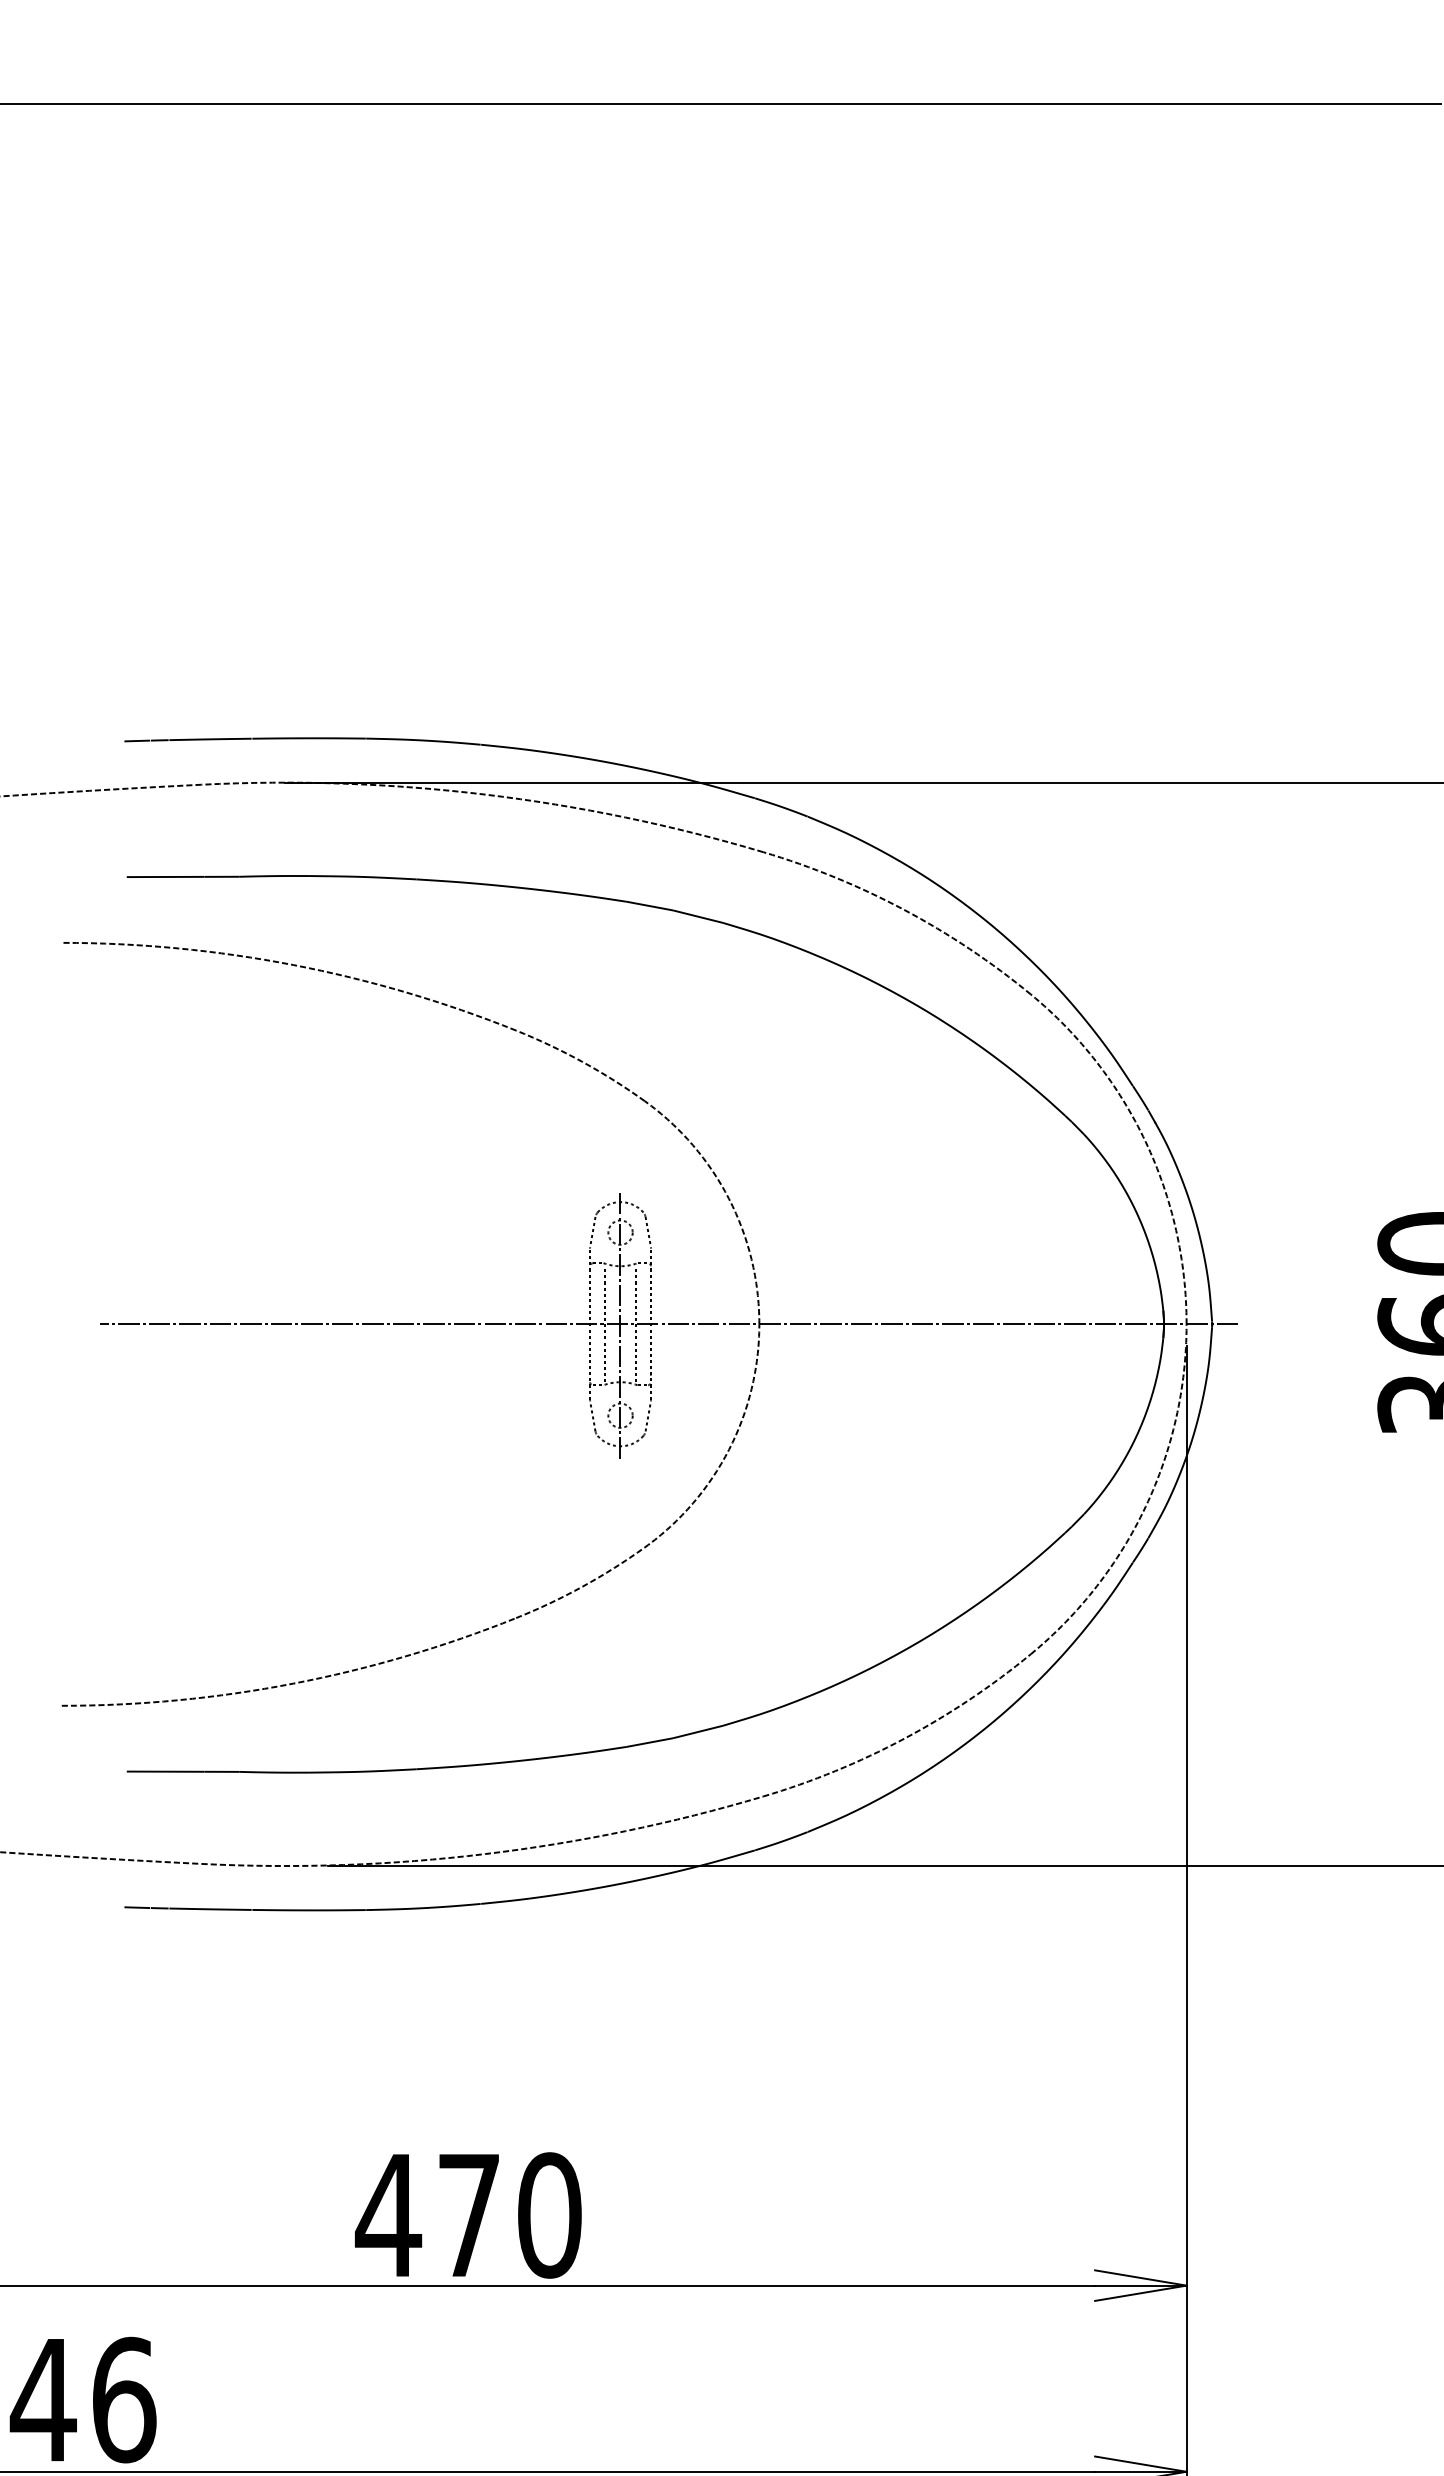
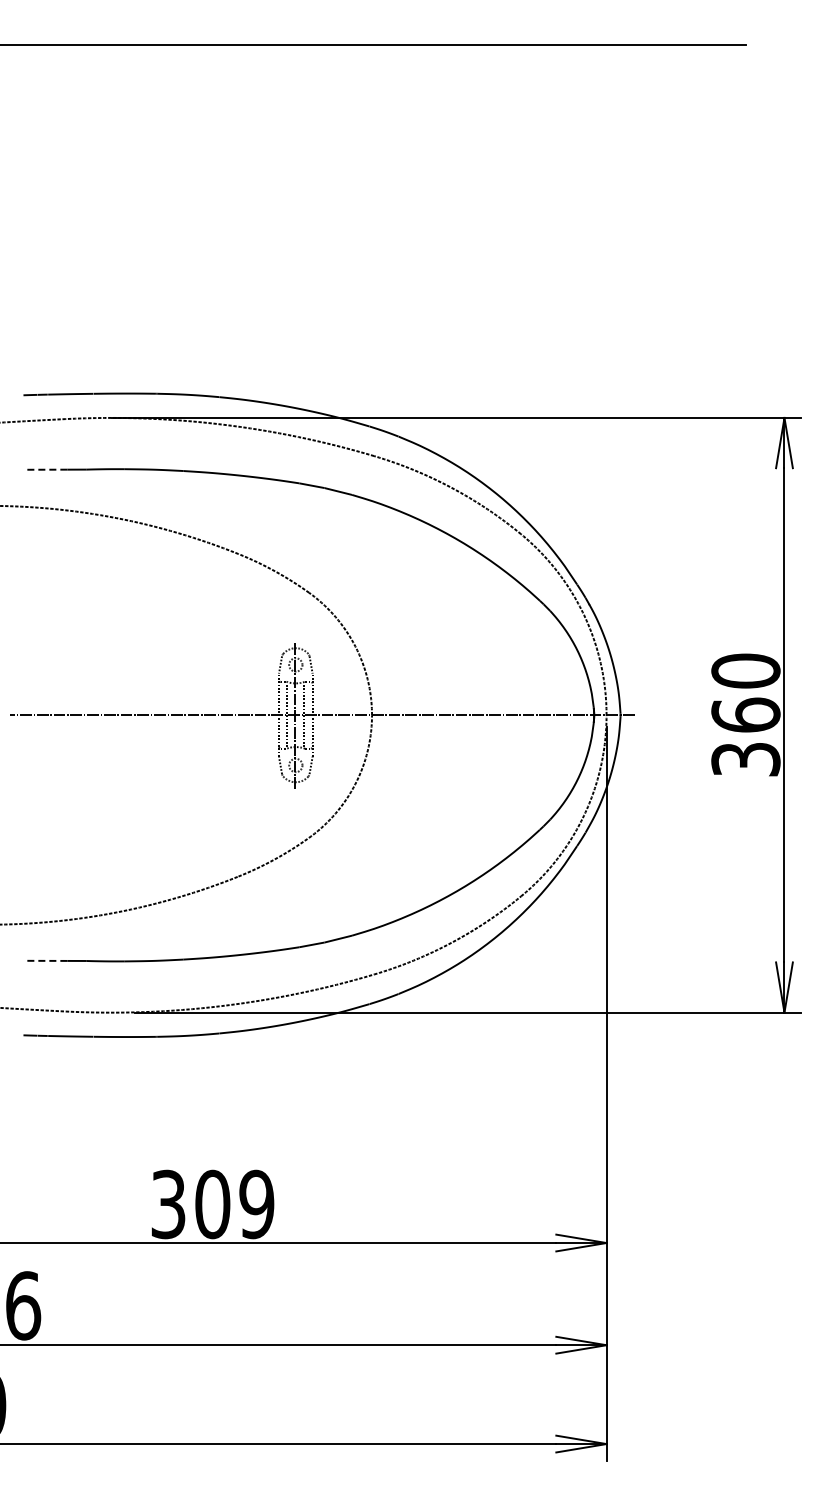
line: (164, 876) -> (45, 469), solid -> dashed
line: (164, 1770) -> (45, 960), solid -> dashed
text: (468, 2215) -> (212, 1204), 470 -> 309

